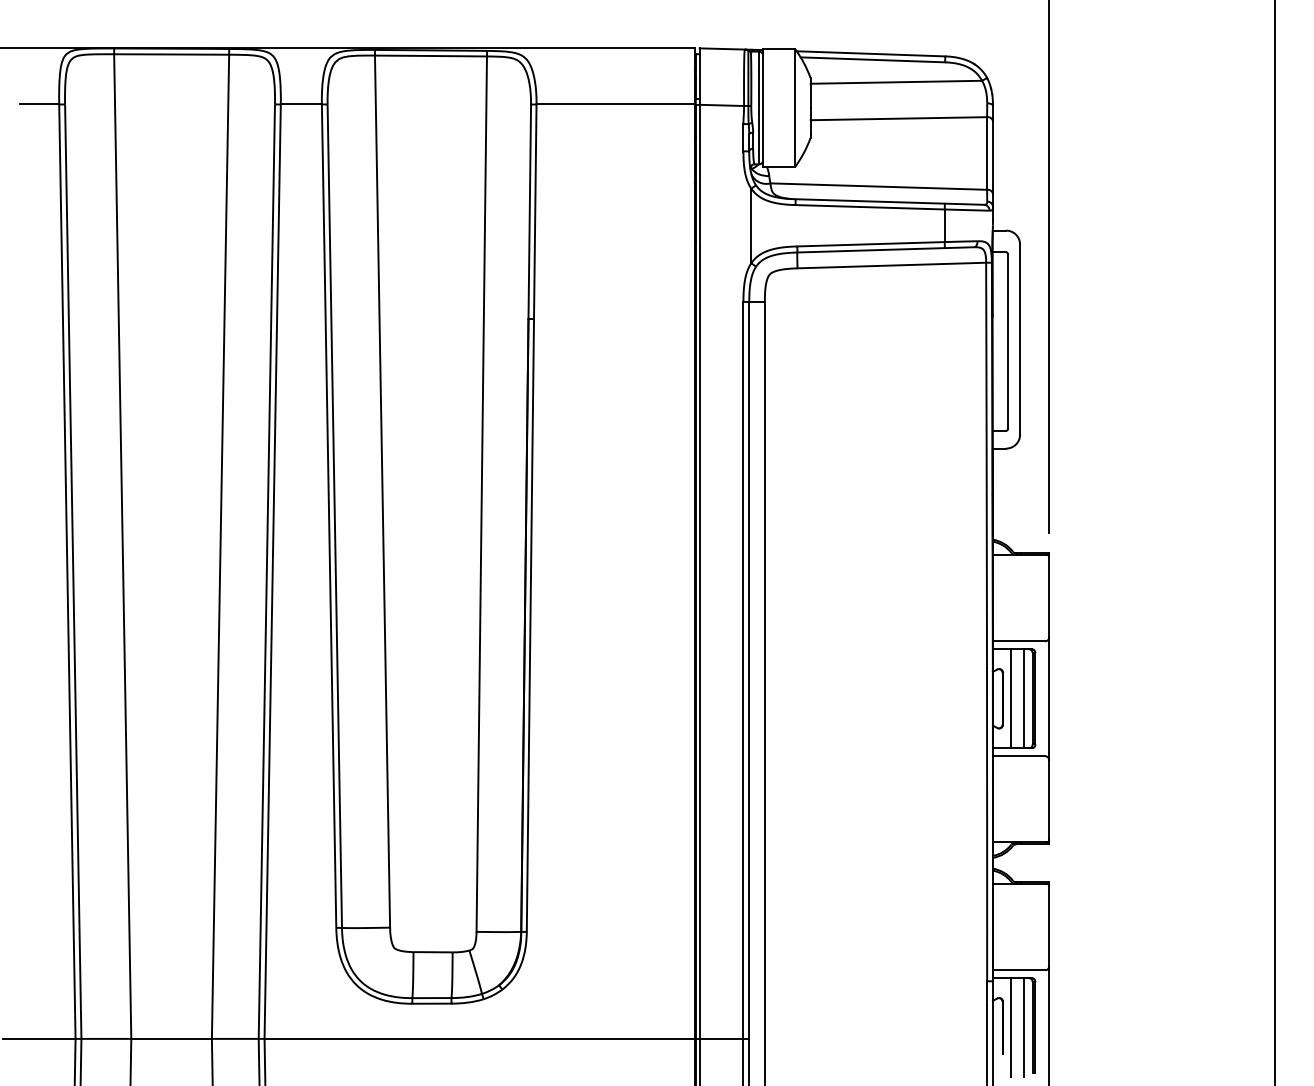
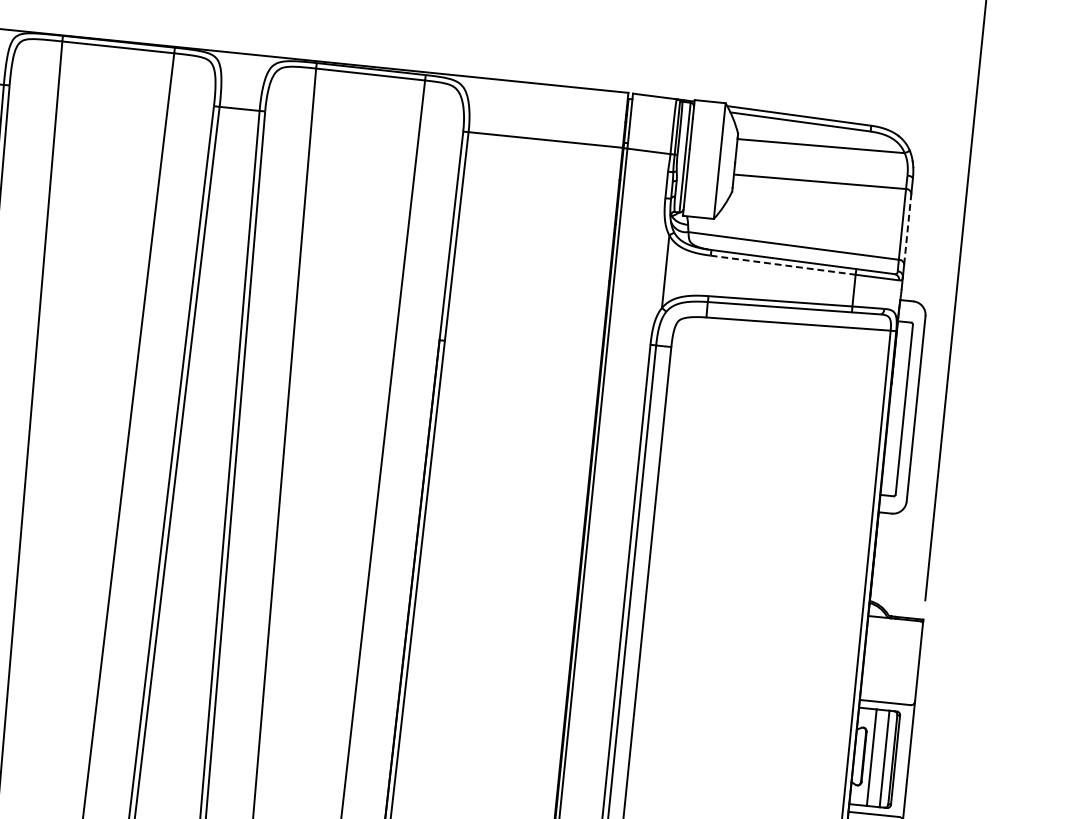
line: (993, 157) -> (908, 228), solid -> dashed
line: (870, 207) -> (783, 265), solid -> dashed

